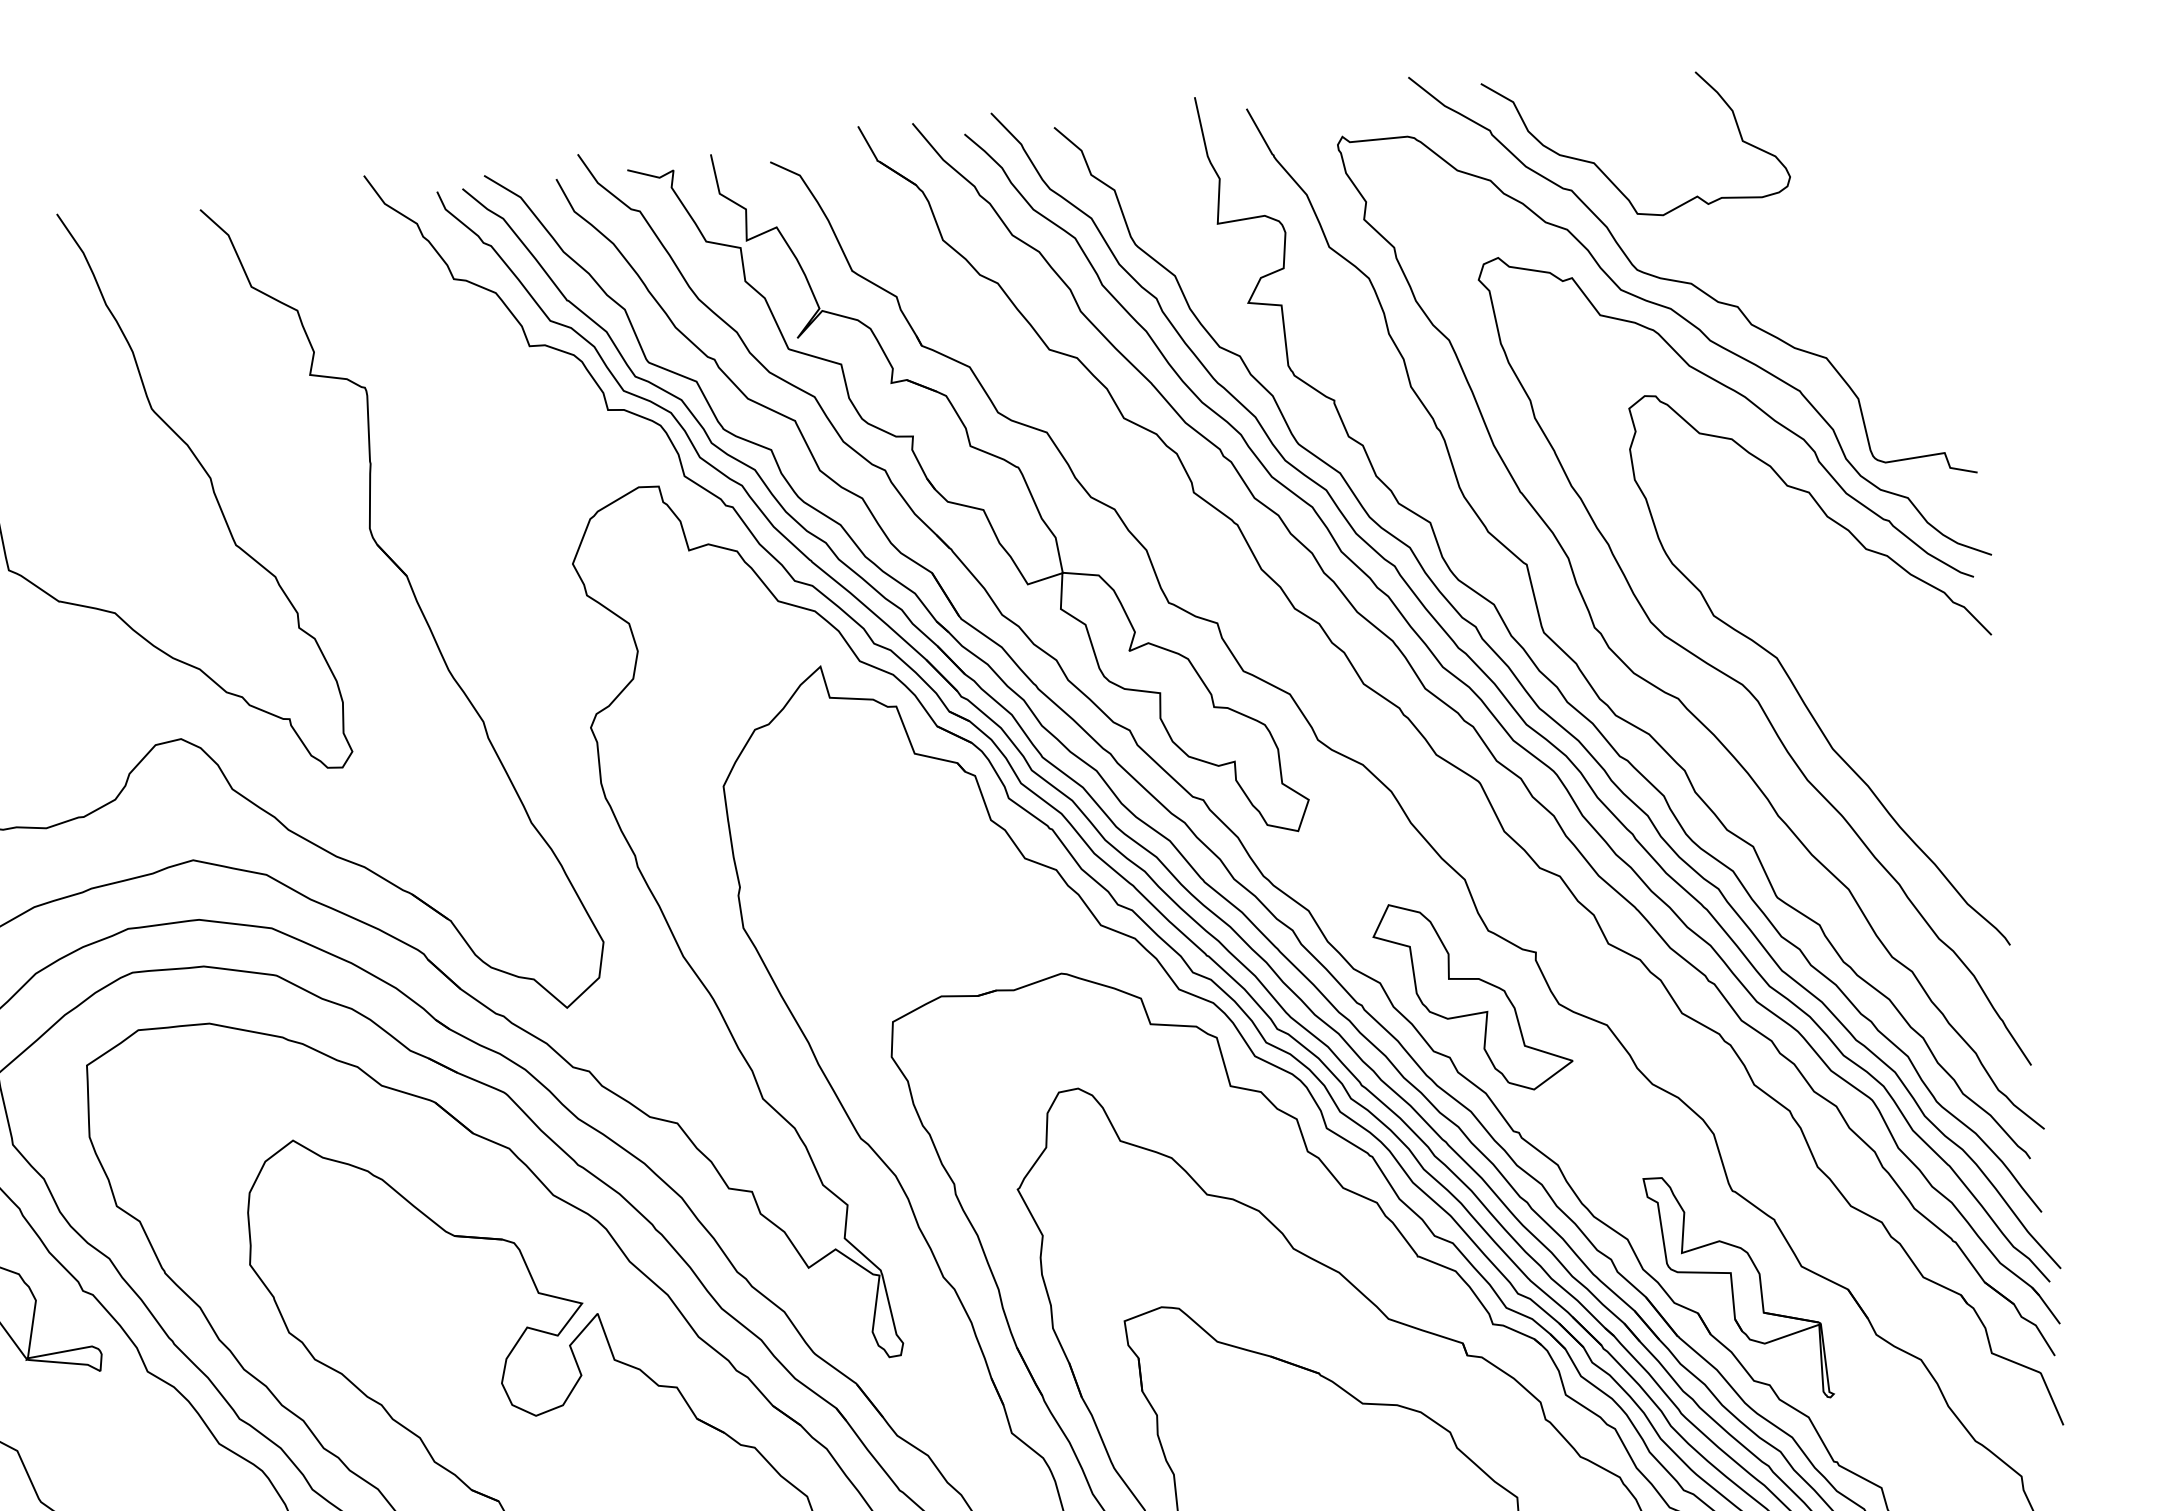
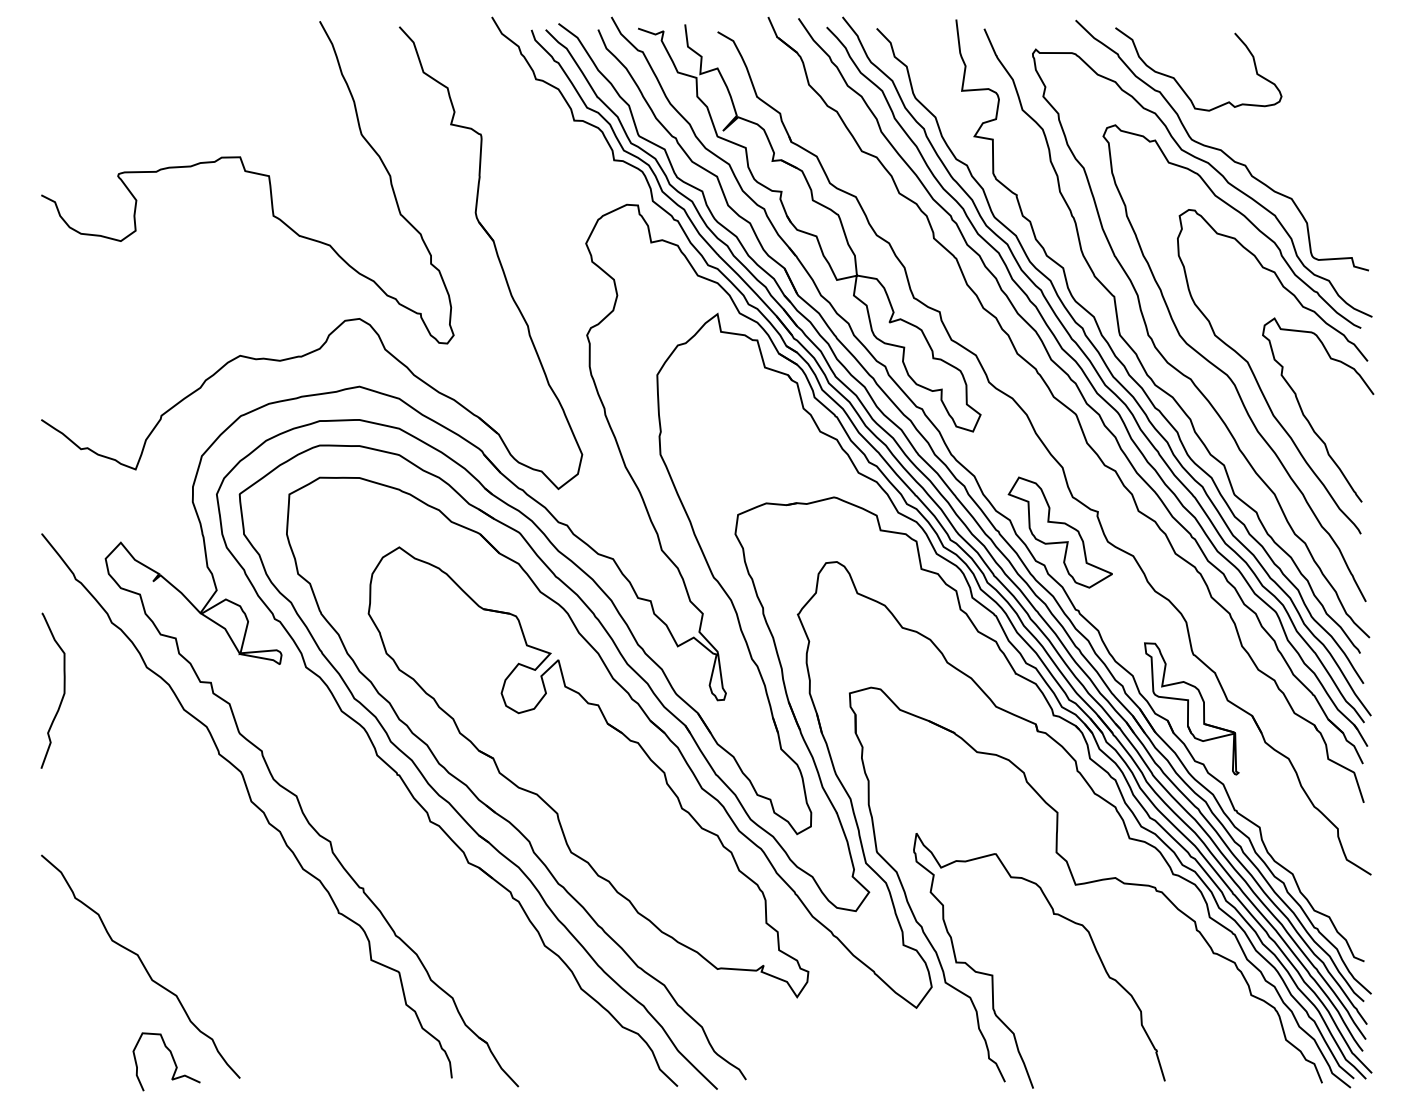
curve: (1895, 749) -> (1308, 419), added

